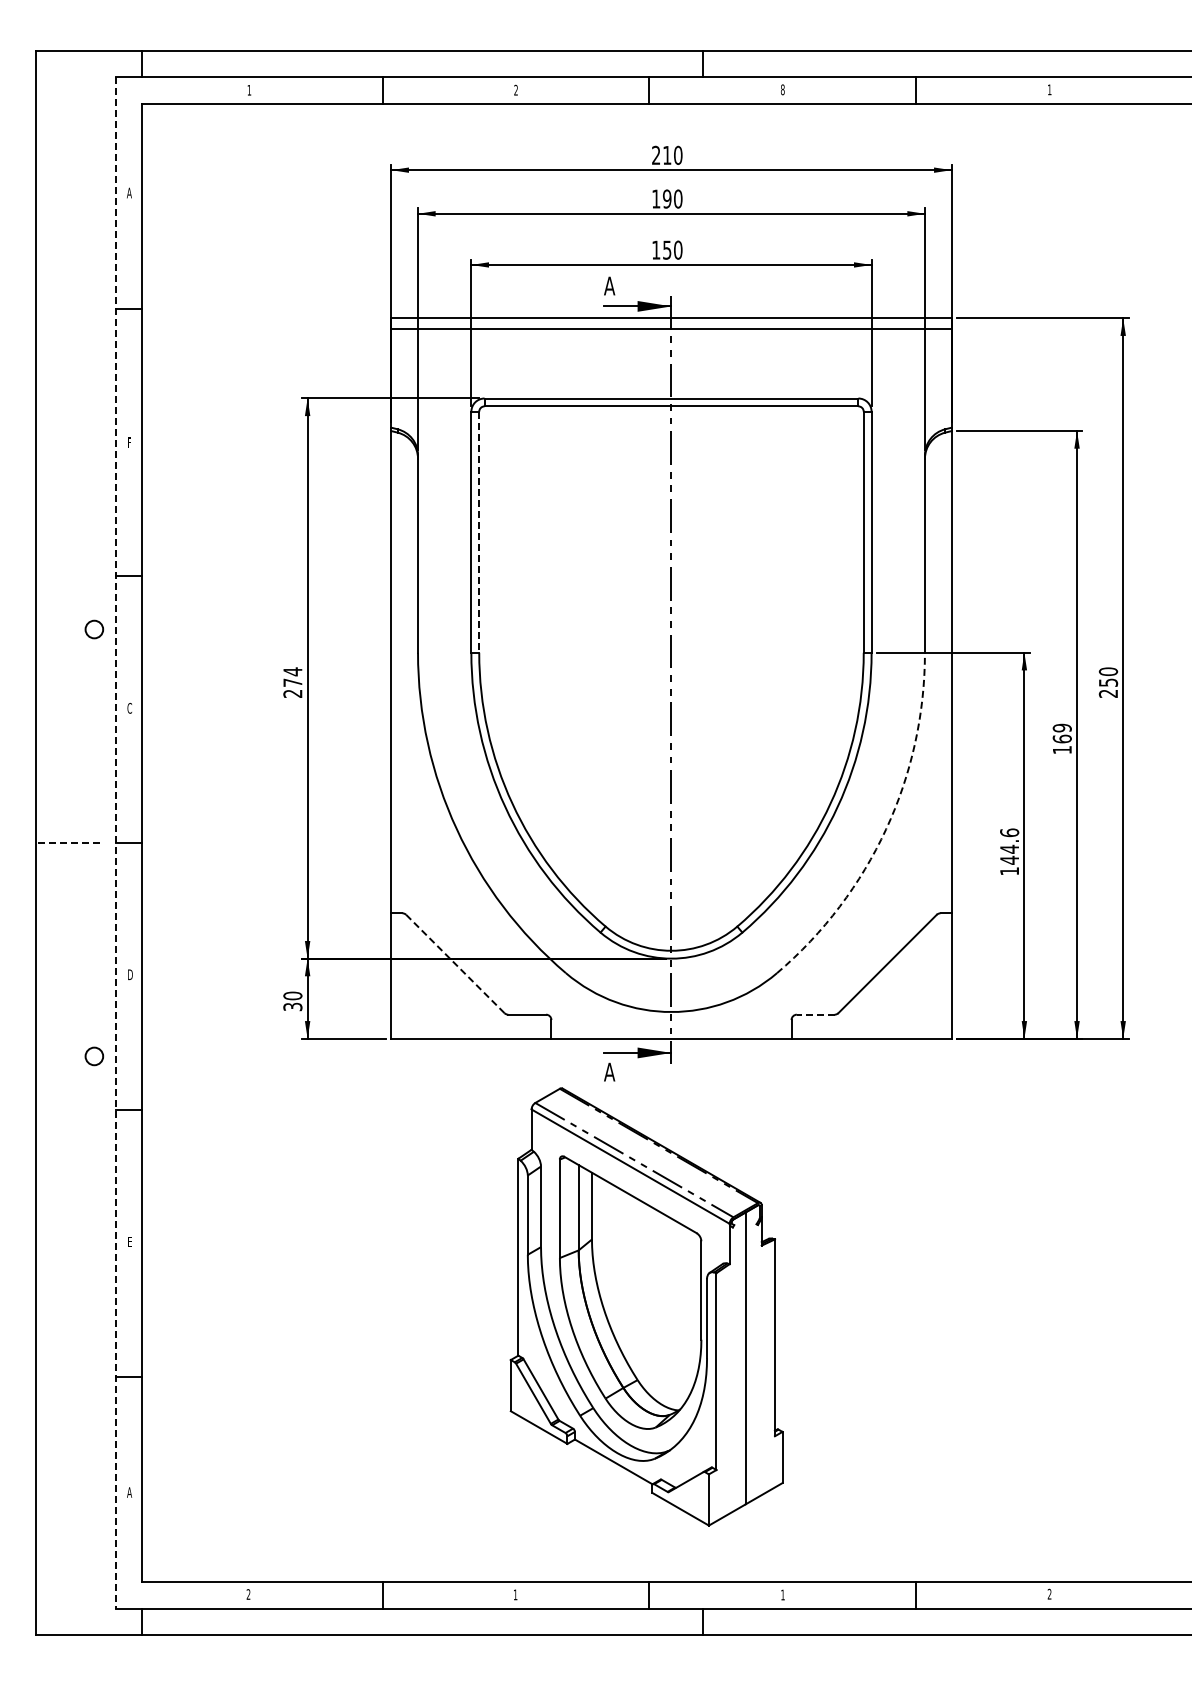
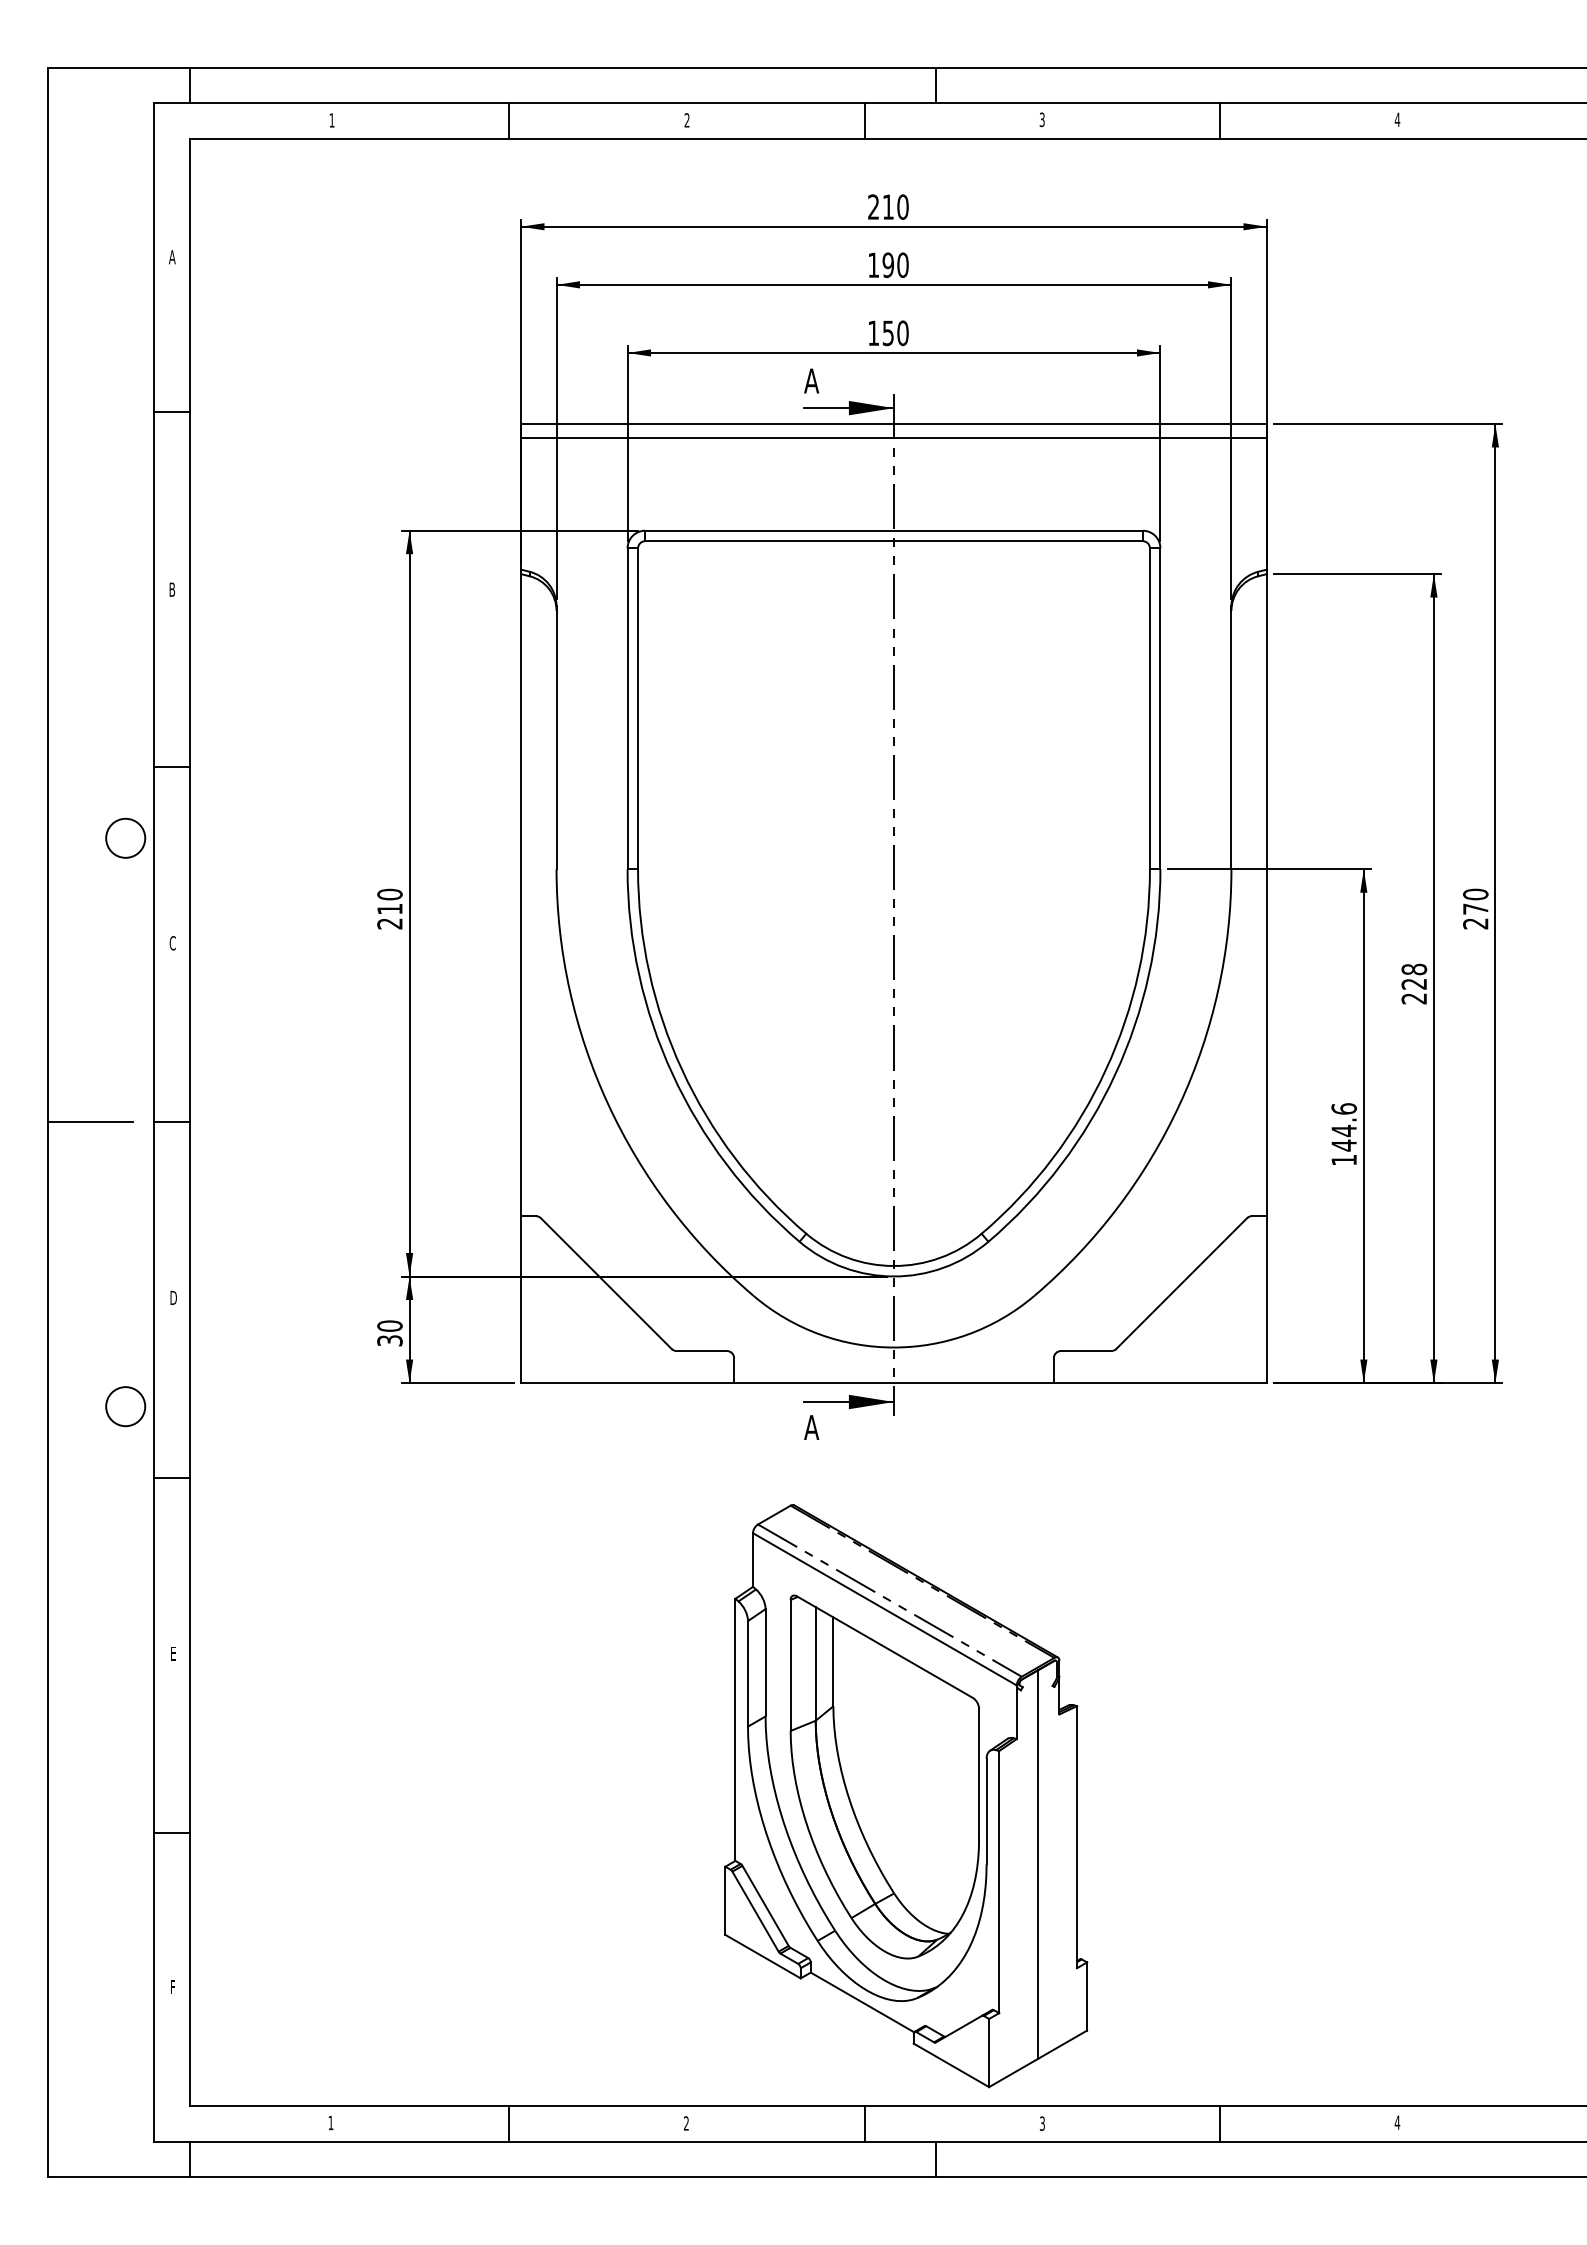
text: (782, 89) -> (1041, 119), 8 -> 3
text: (1049, 89) -> (1397, 119), 1 -> 4
text: (129, 442) -> (172, 589), F -> B
line: (479, 532) -> (638, 709), dashed -> solid
circle: (94, 629) -> (125, 838), size x1.67
text: (292, 676) -> (389, 900), 274 -> 210
text: (1108, 682) -> (1475, 908), 250 -> 270
text: (1061, 738) -> (1413, 983), 169 -> 228
arc: (886, 829) -> (1180, 1104), dashed -> solid
line: (67, 843) -> (89, 1123), dashed -> solid
line: (115, 843) -> (153, 1123), dashed -> solid
line: (455, 963) -> (606, 1282), dashed -> solid
line: (815, 1014) -> (1085, 1350), dashed -> solid
circle: (94, 1056) -> (125, 1406), size x1.67
part: (646, 1306) -> (905, 1795), moved
text: (129, 1492) -> (172, 1987), A -> F
text: (1049, 1593) -> (1397, 2121), 2 -> 4
text: (248, 1594) -> (330, 2122), 2 -> 1
text: (515, 1594) -> (686, 2122), 1 -> 2
text: (782, 1594) -> (1041, 2122), 1 -> 3

